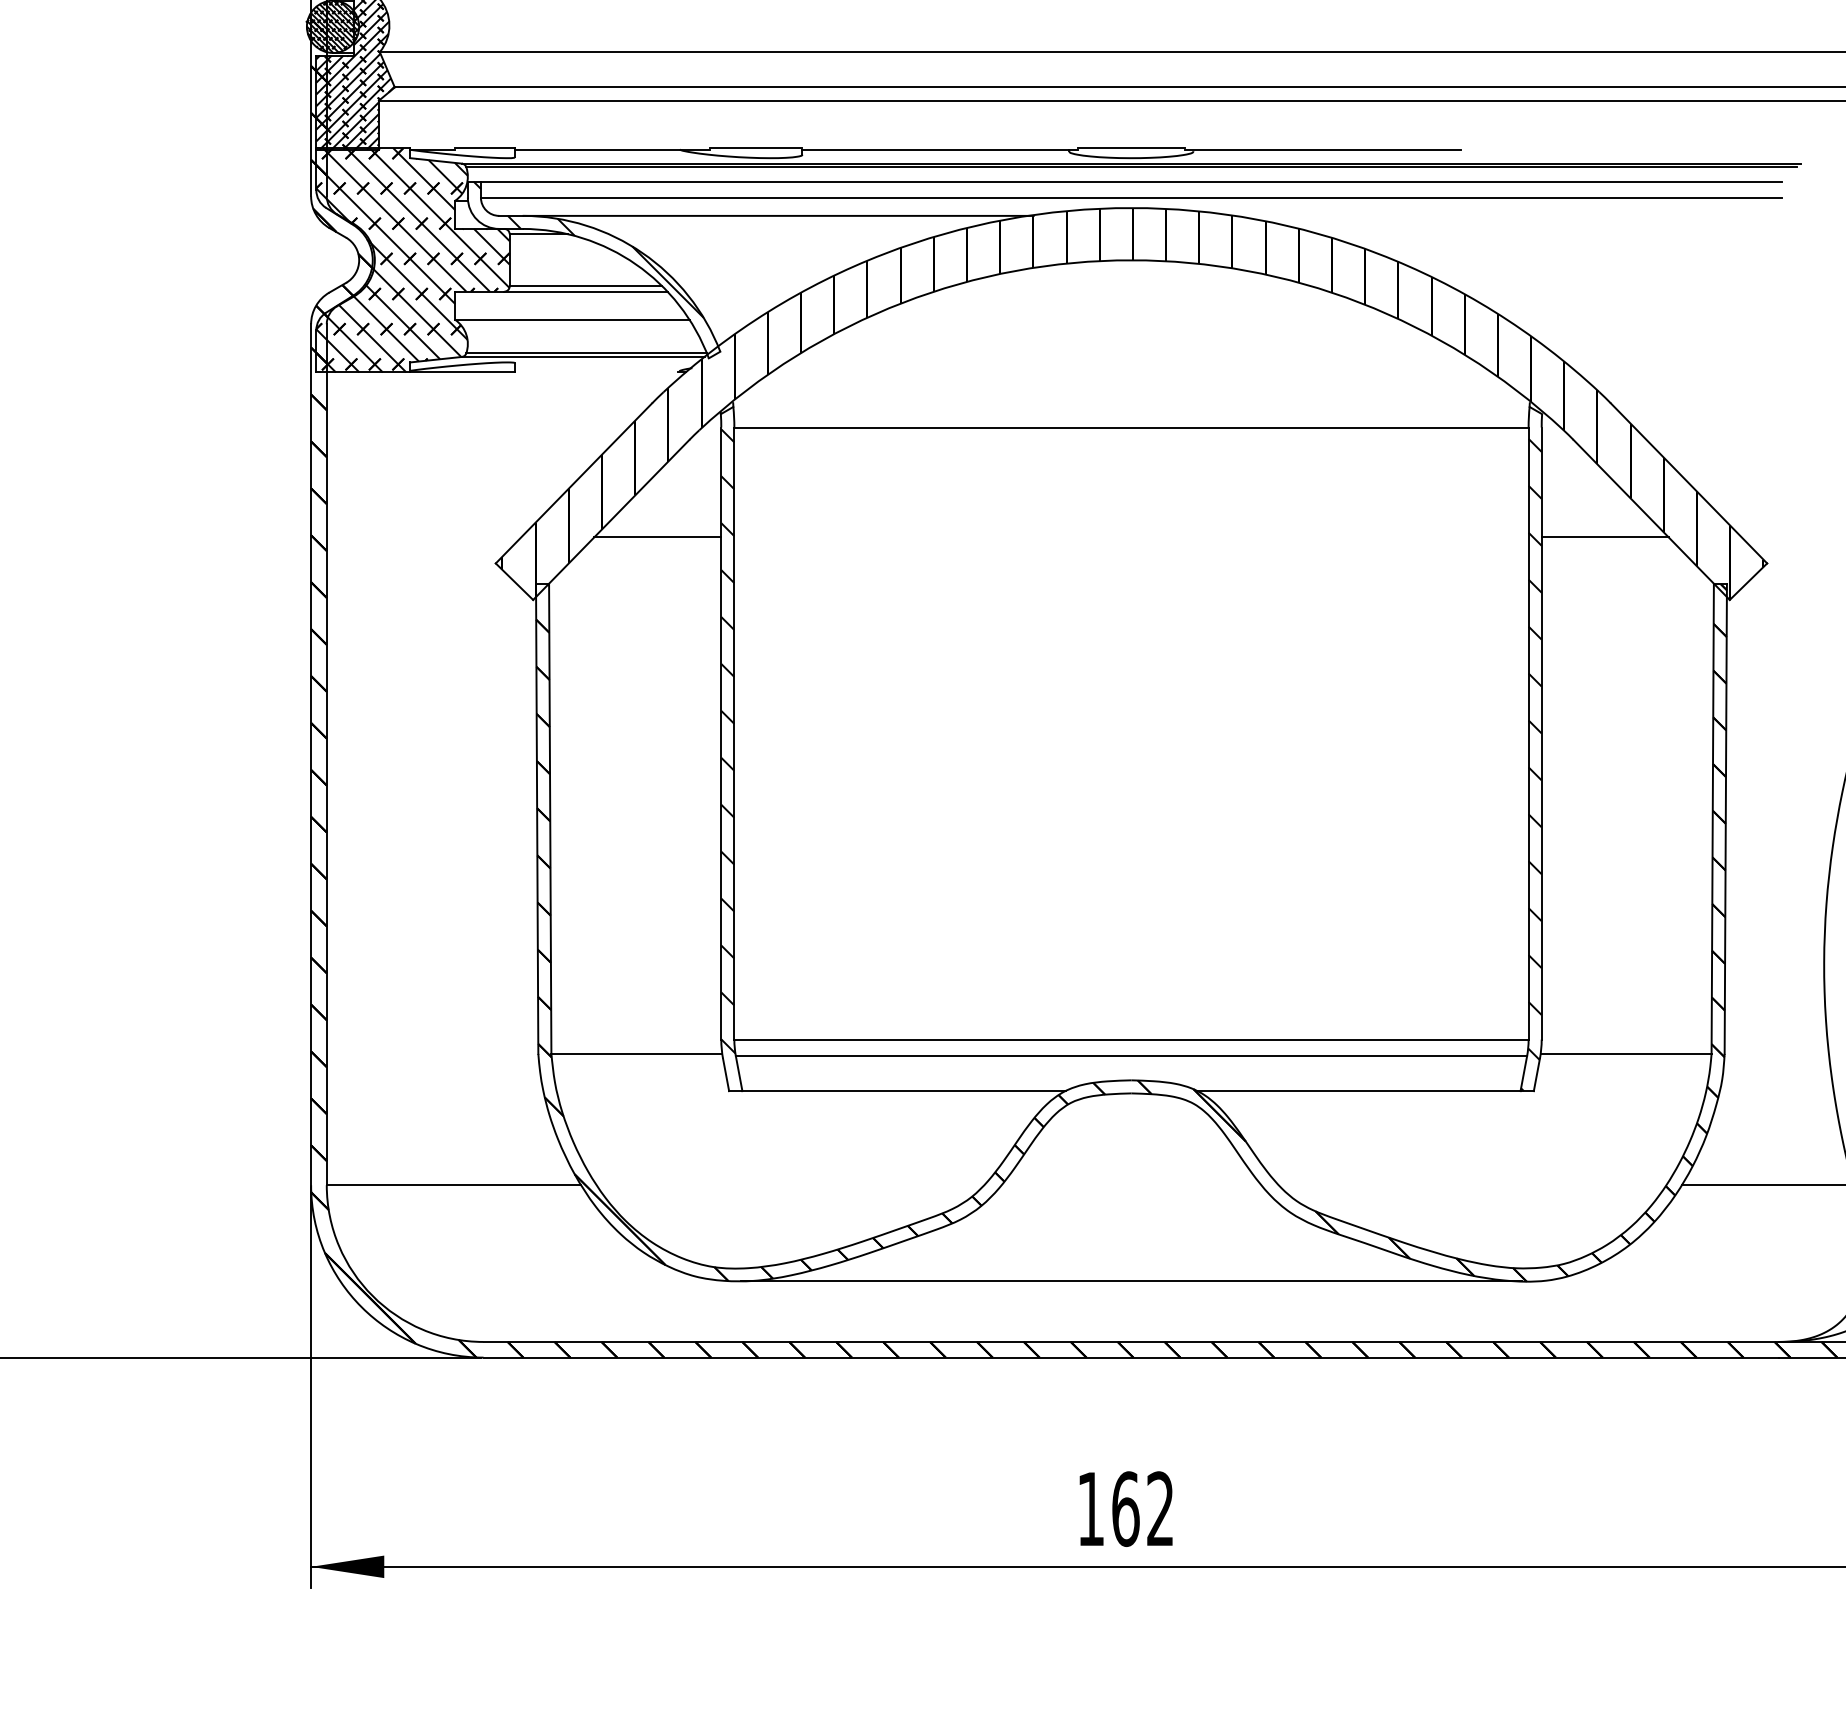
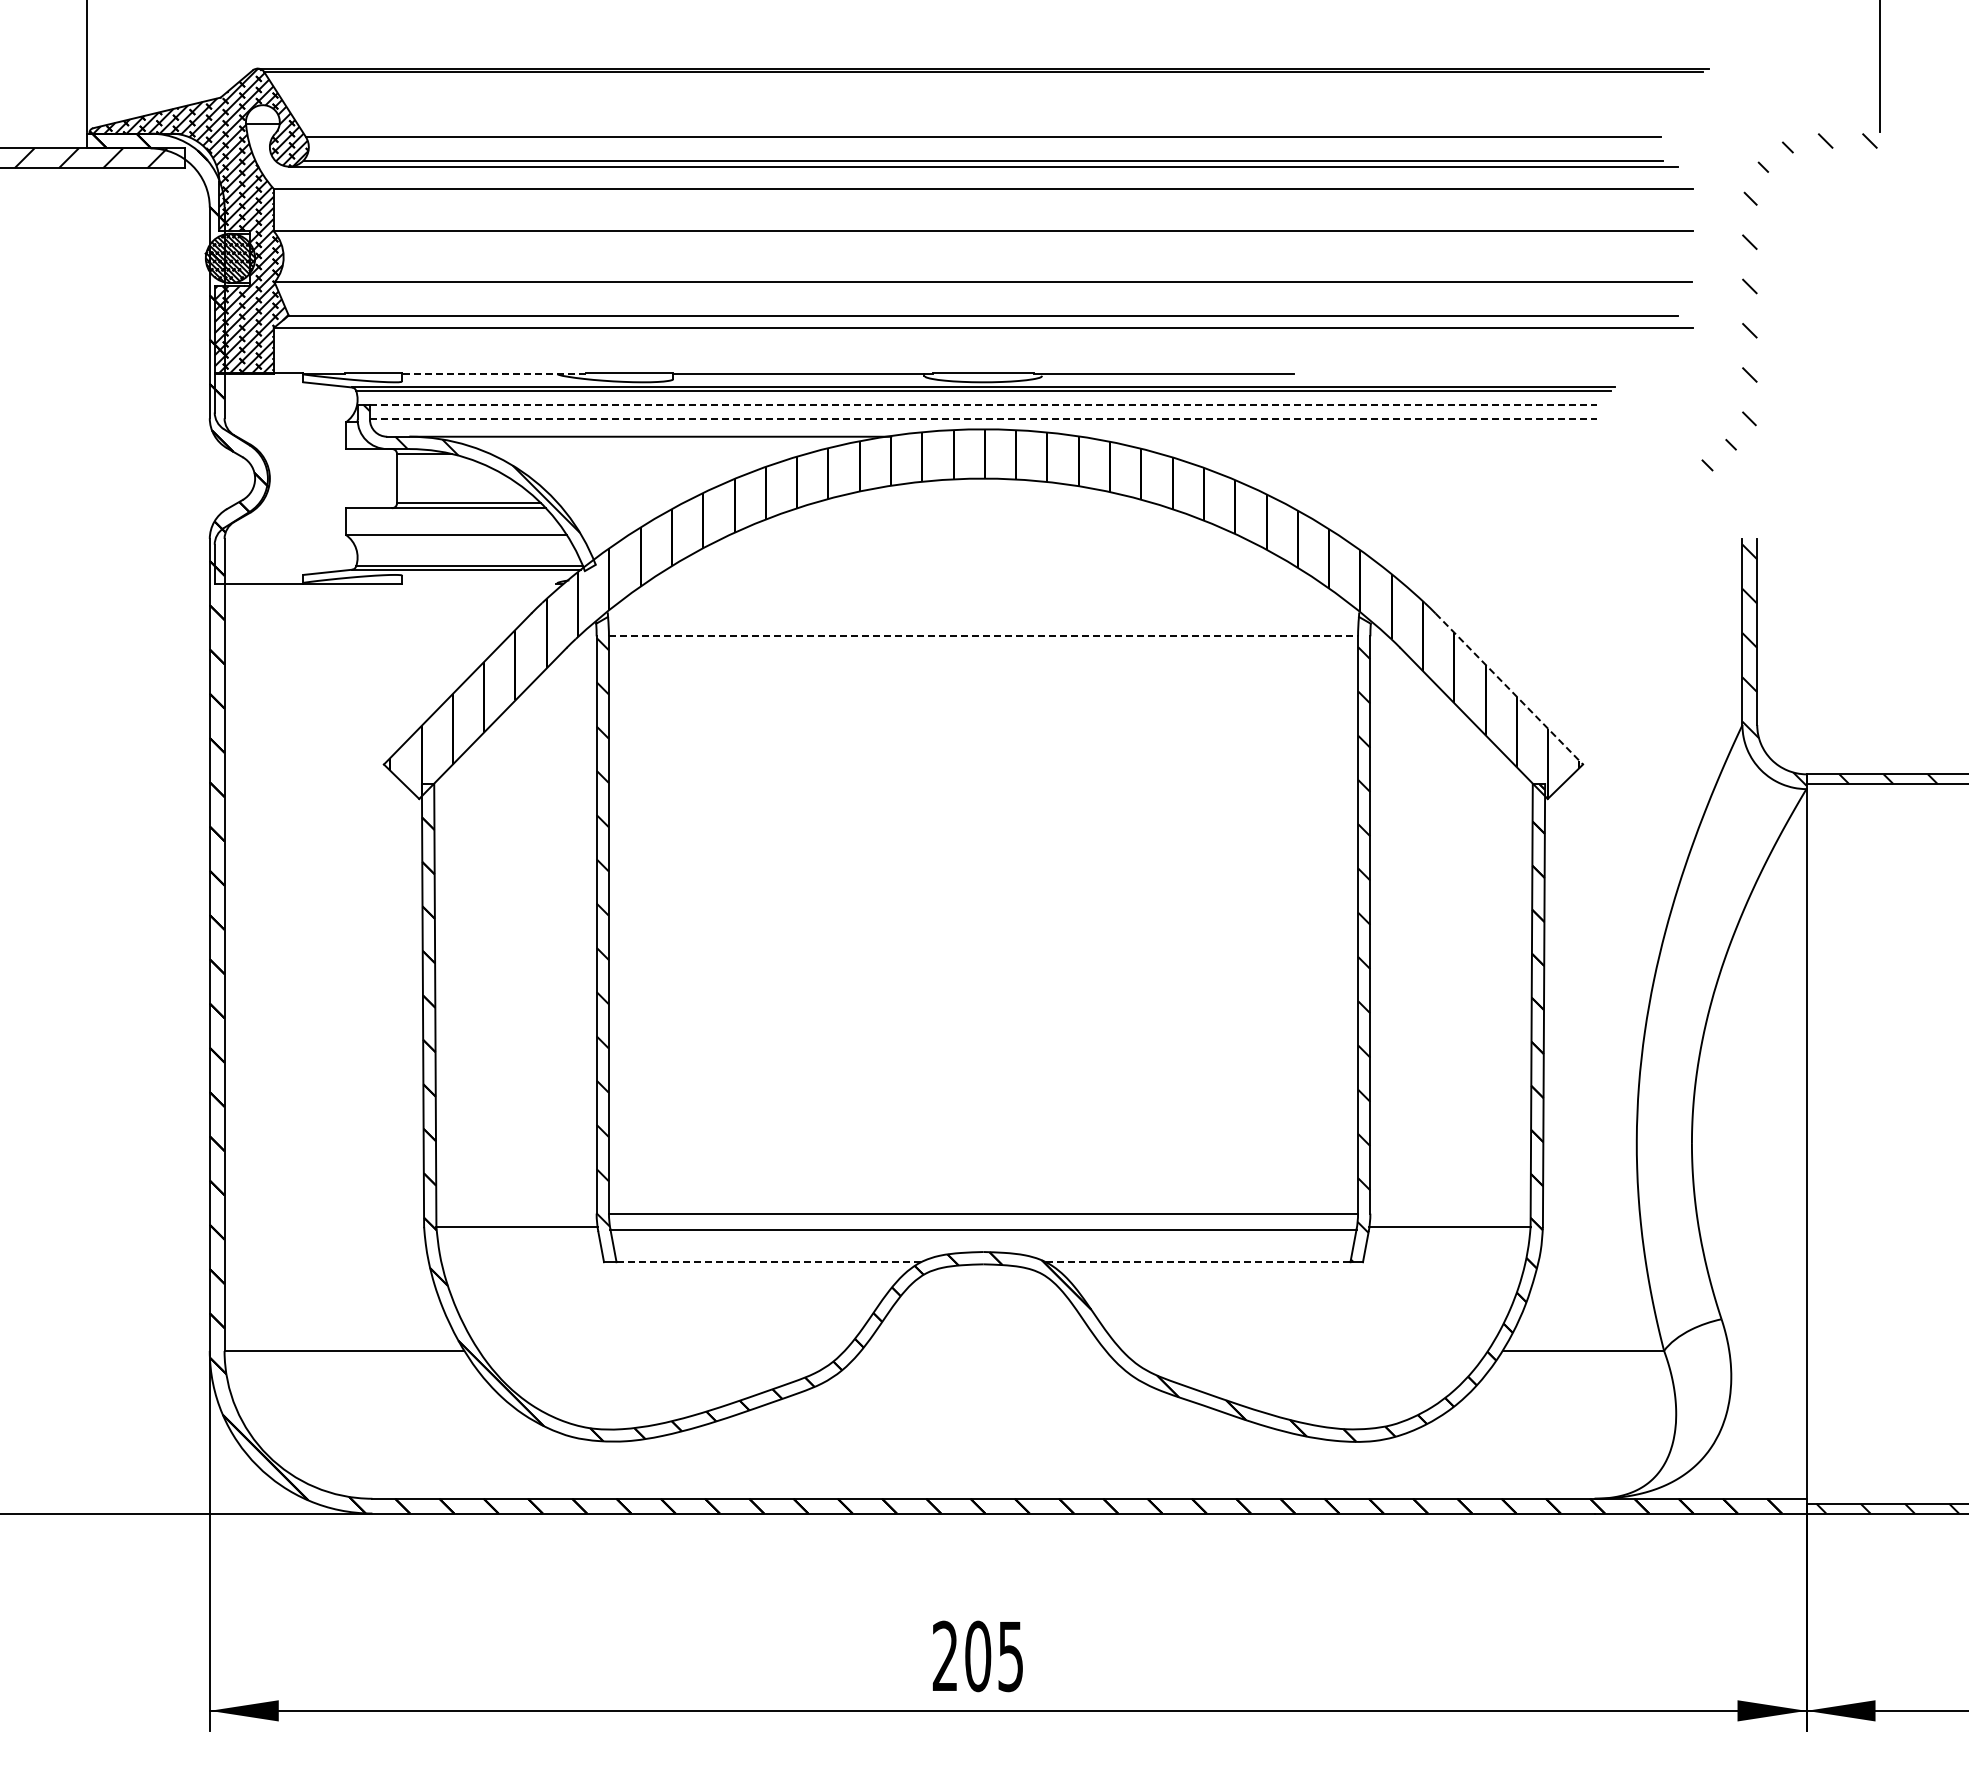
line: (612, 149) -> (494, 374), solid -> dashed
line: (1131, 181) -> (983, 404), solid -> dashed
line: (1131, 197) -> (983, 419), solid -> dashed
hatch: (412, 260) -> (305, 478), removed
line: (1131, 427) -> (983, 636), solid -> dashed
line: (1689, 483) -> (1509, 689), solid -> dashed
line: (657, 536) -> (536, 739), removed
line: (1605, 536) -> (1430, 739), removed
line: (903, 1091) -> (768, 1262), solid -> dashed
line: (1358, 1091) -> (1197, 1262), solid -> dashed
line: (1131, 1281) -> (983, 1441), removed
text: (1125, 1509) -> (977, 1656), 162 -> 205

